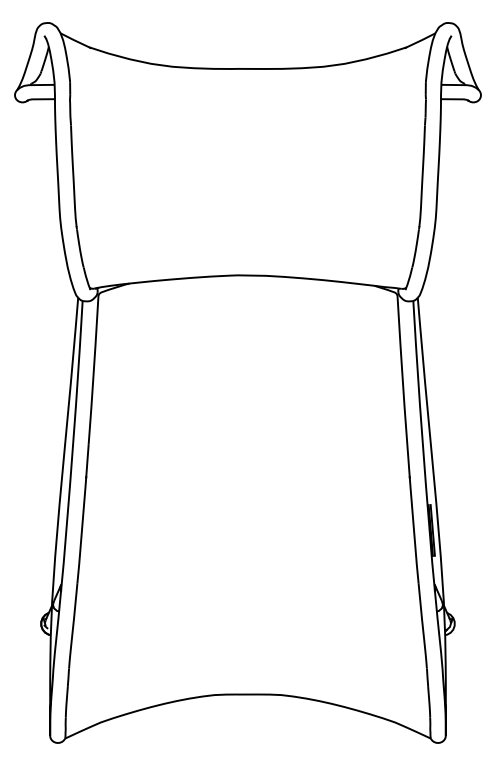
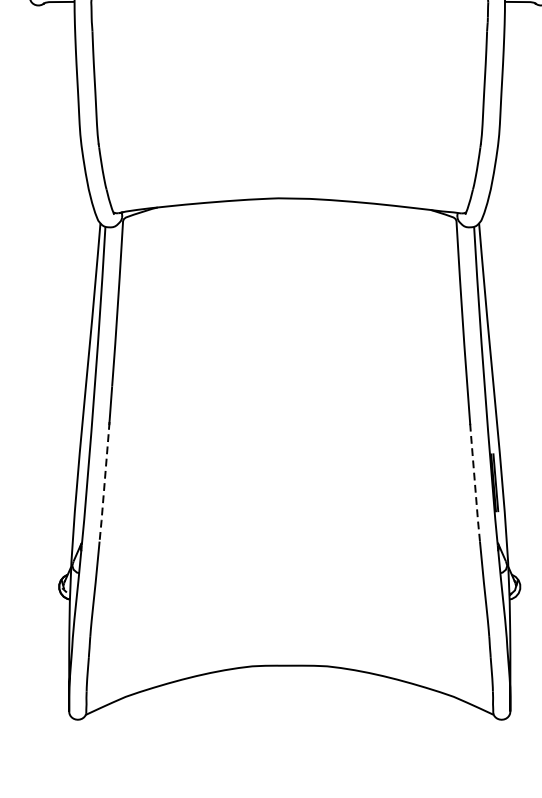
line: (413, 528) -> (474, 480), solid -> dashed
line: (82, 529) -> (105, 481), solid -> dashed

